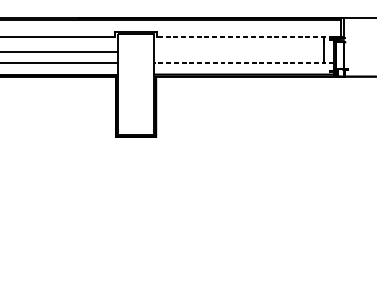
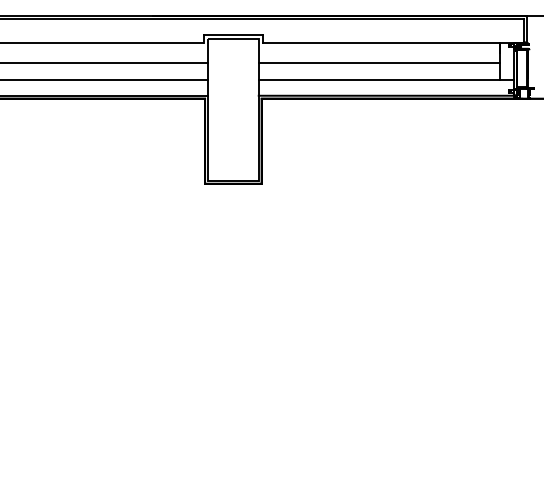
line: (249, 37) -> (393, 43), dashed -> solid
line: (238, 51) -> (378, 63), added
line: (244, 63) -> (386, 79), dashed -> solid

